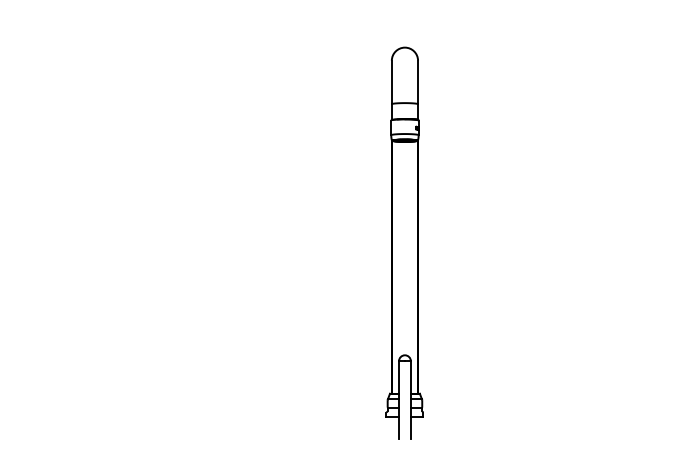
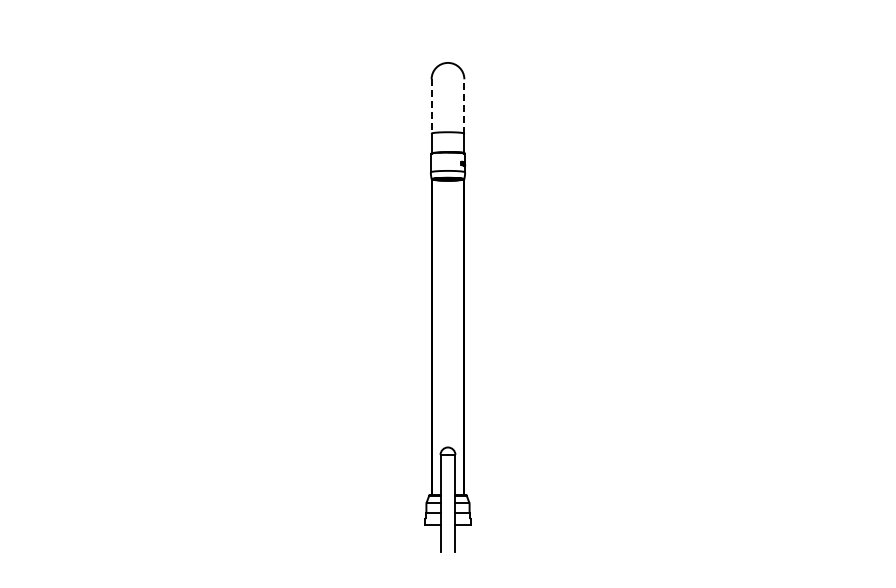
line: (418, 81) -> (464, 105), solid -> dashed
line: (391, 82) -> (431, 106), solid -> dashed

